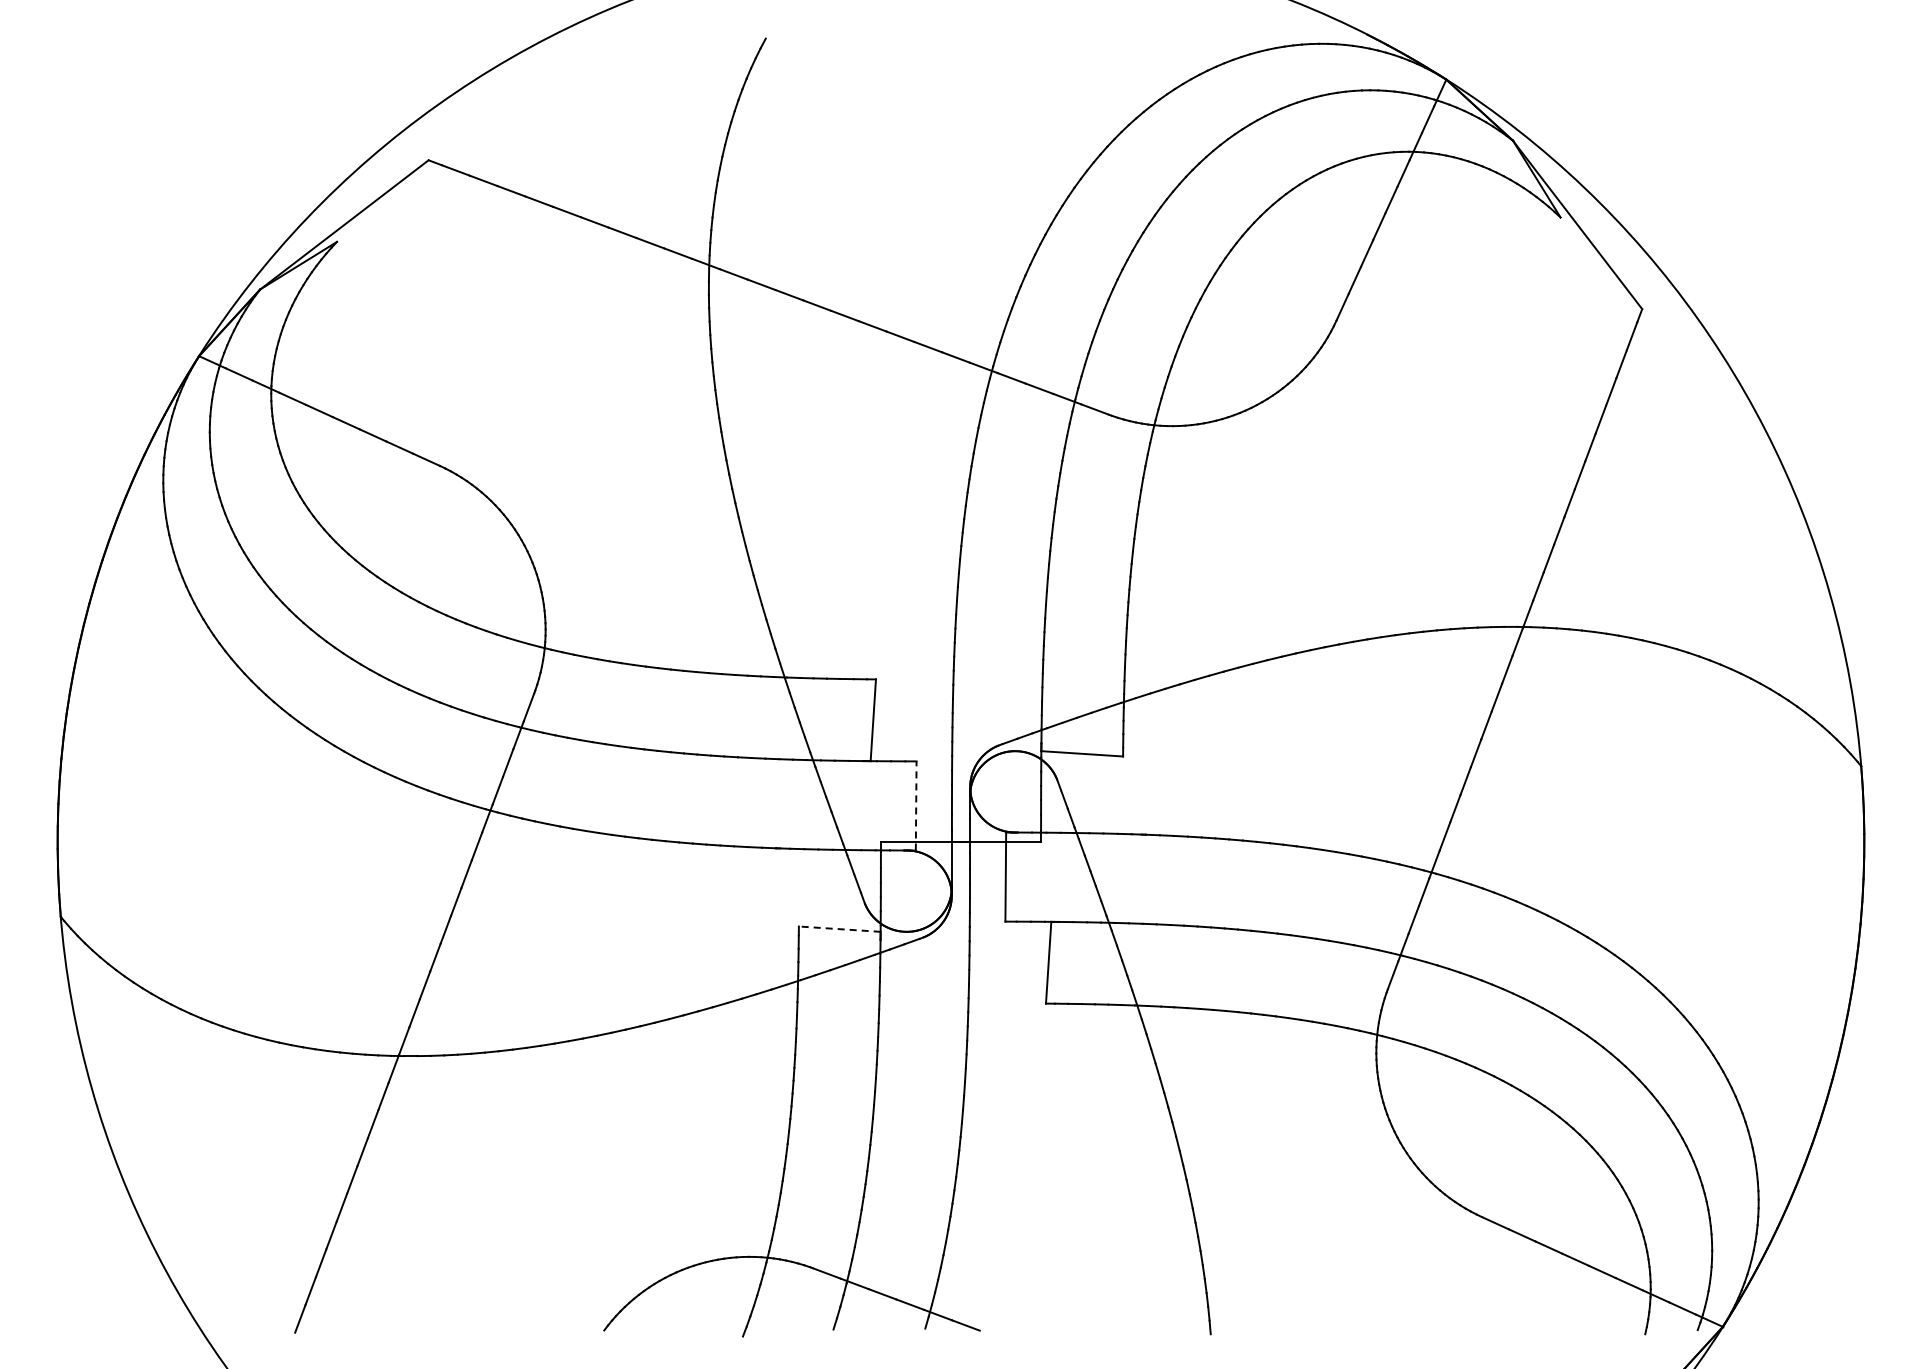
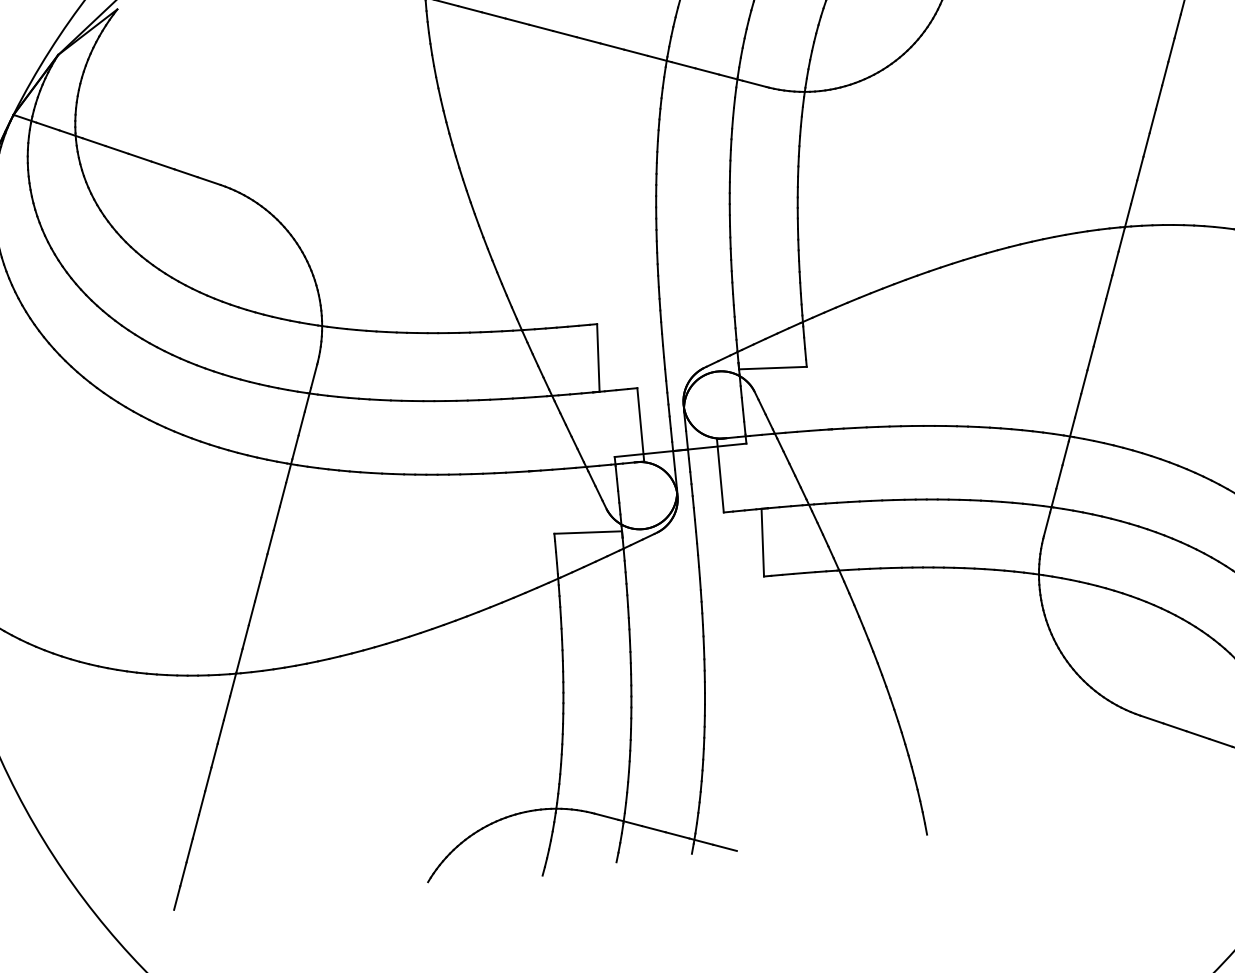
line: (916, 805) -> (640, 424), dashed -> solid
line: (839, 929) -> (588, 532), dashed -> solid

